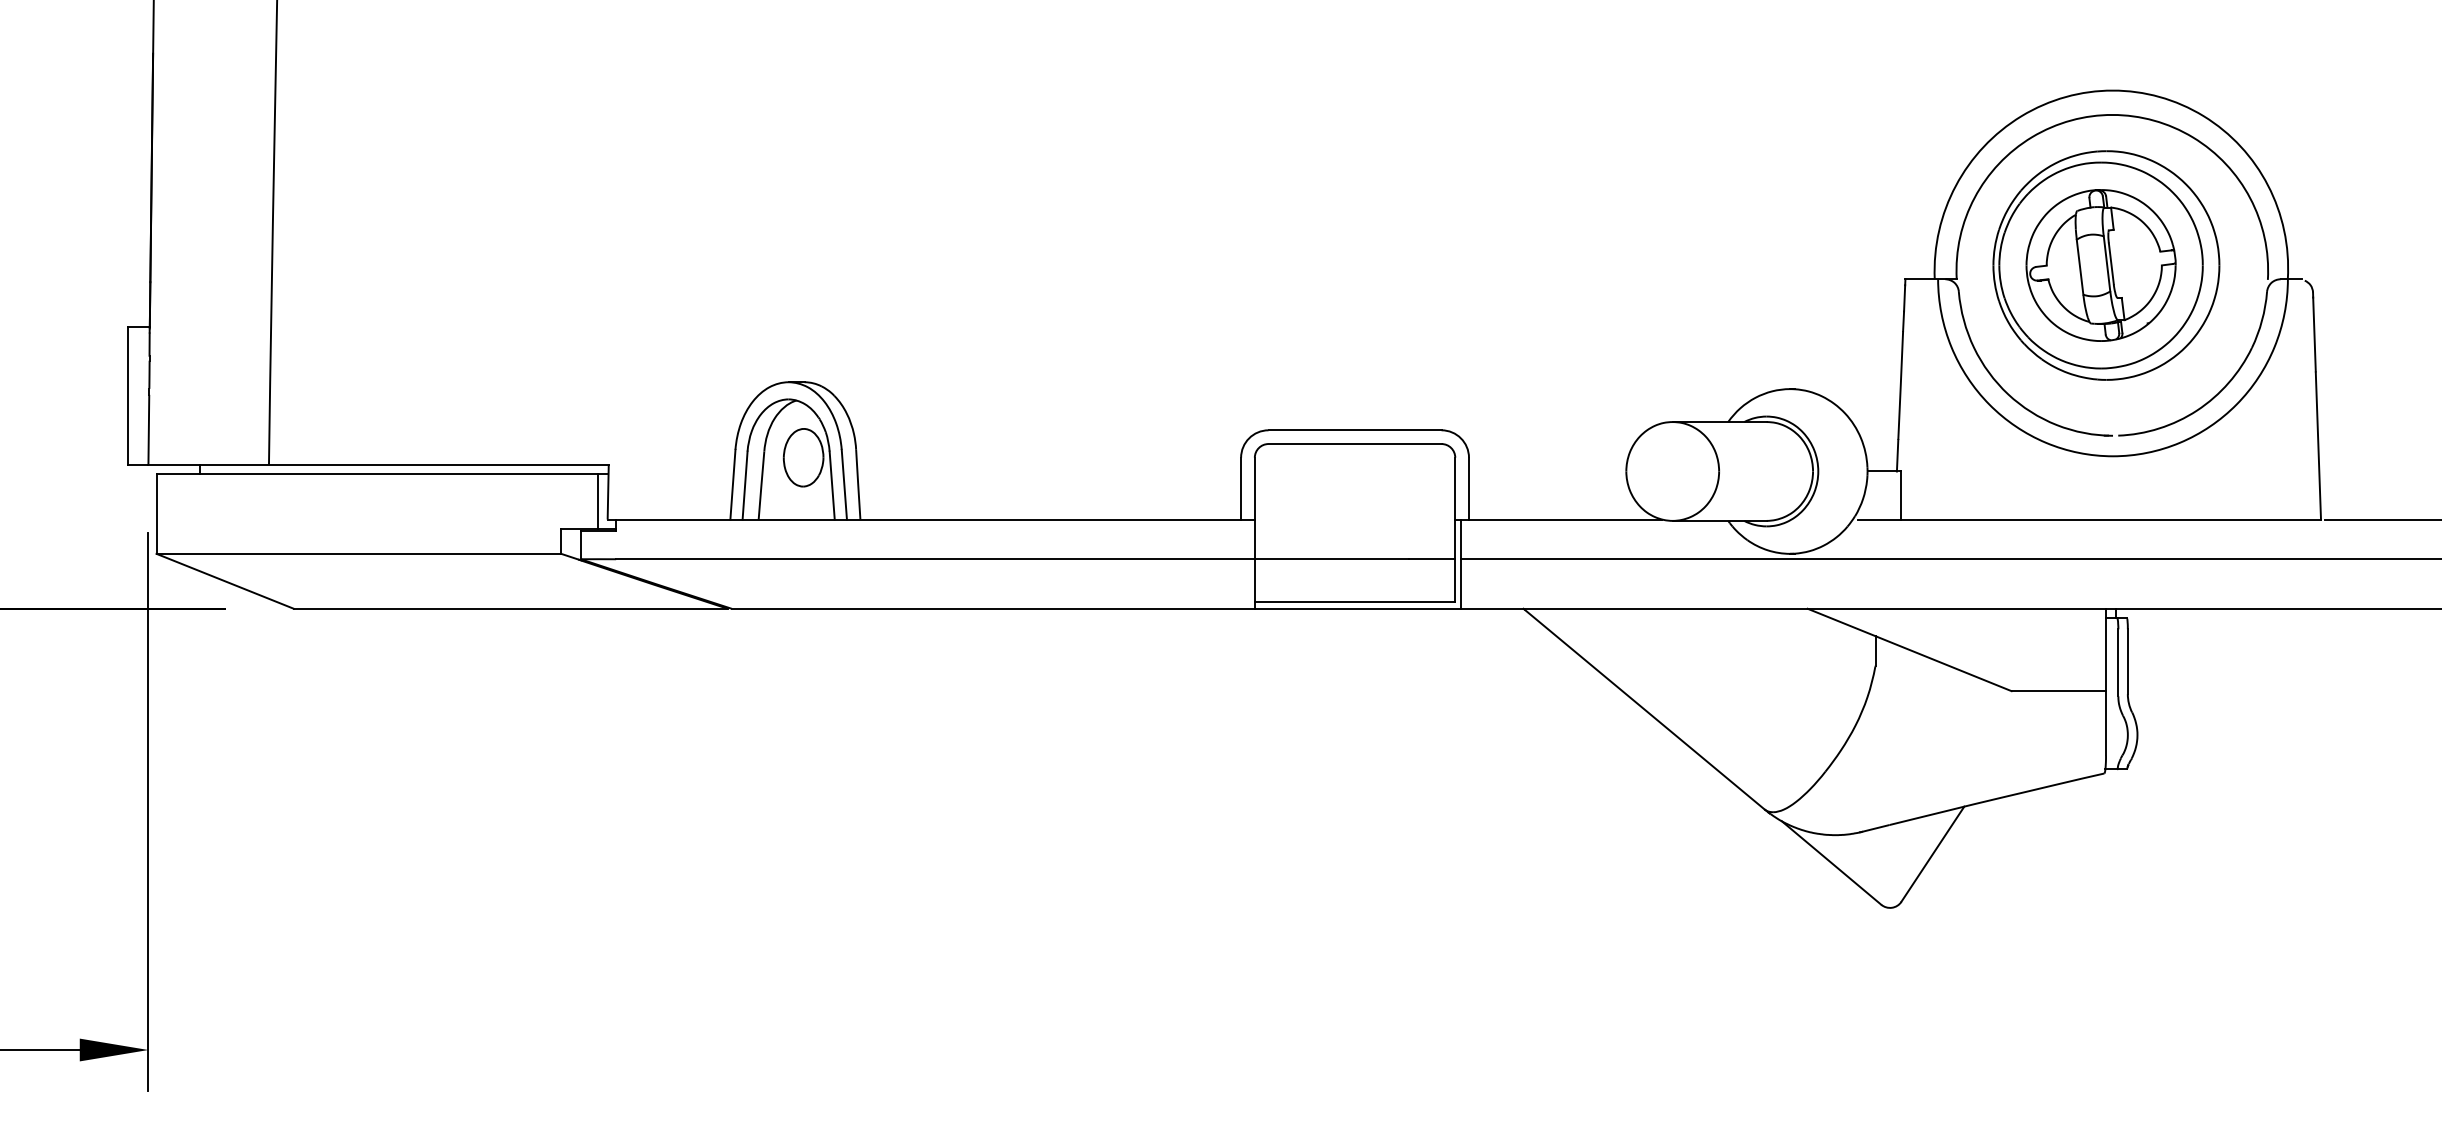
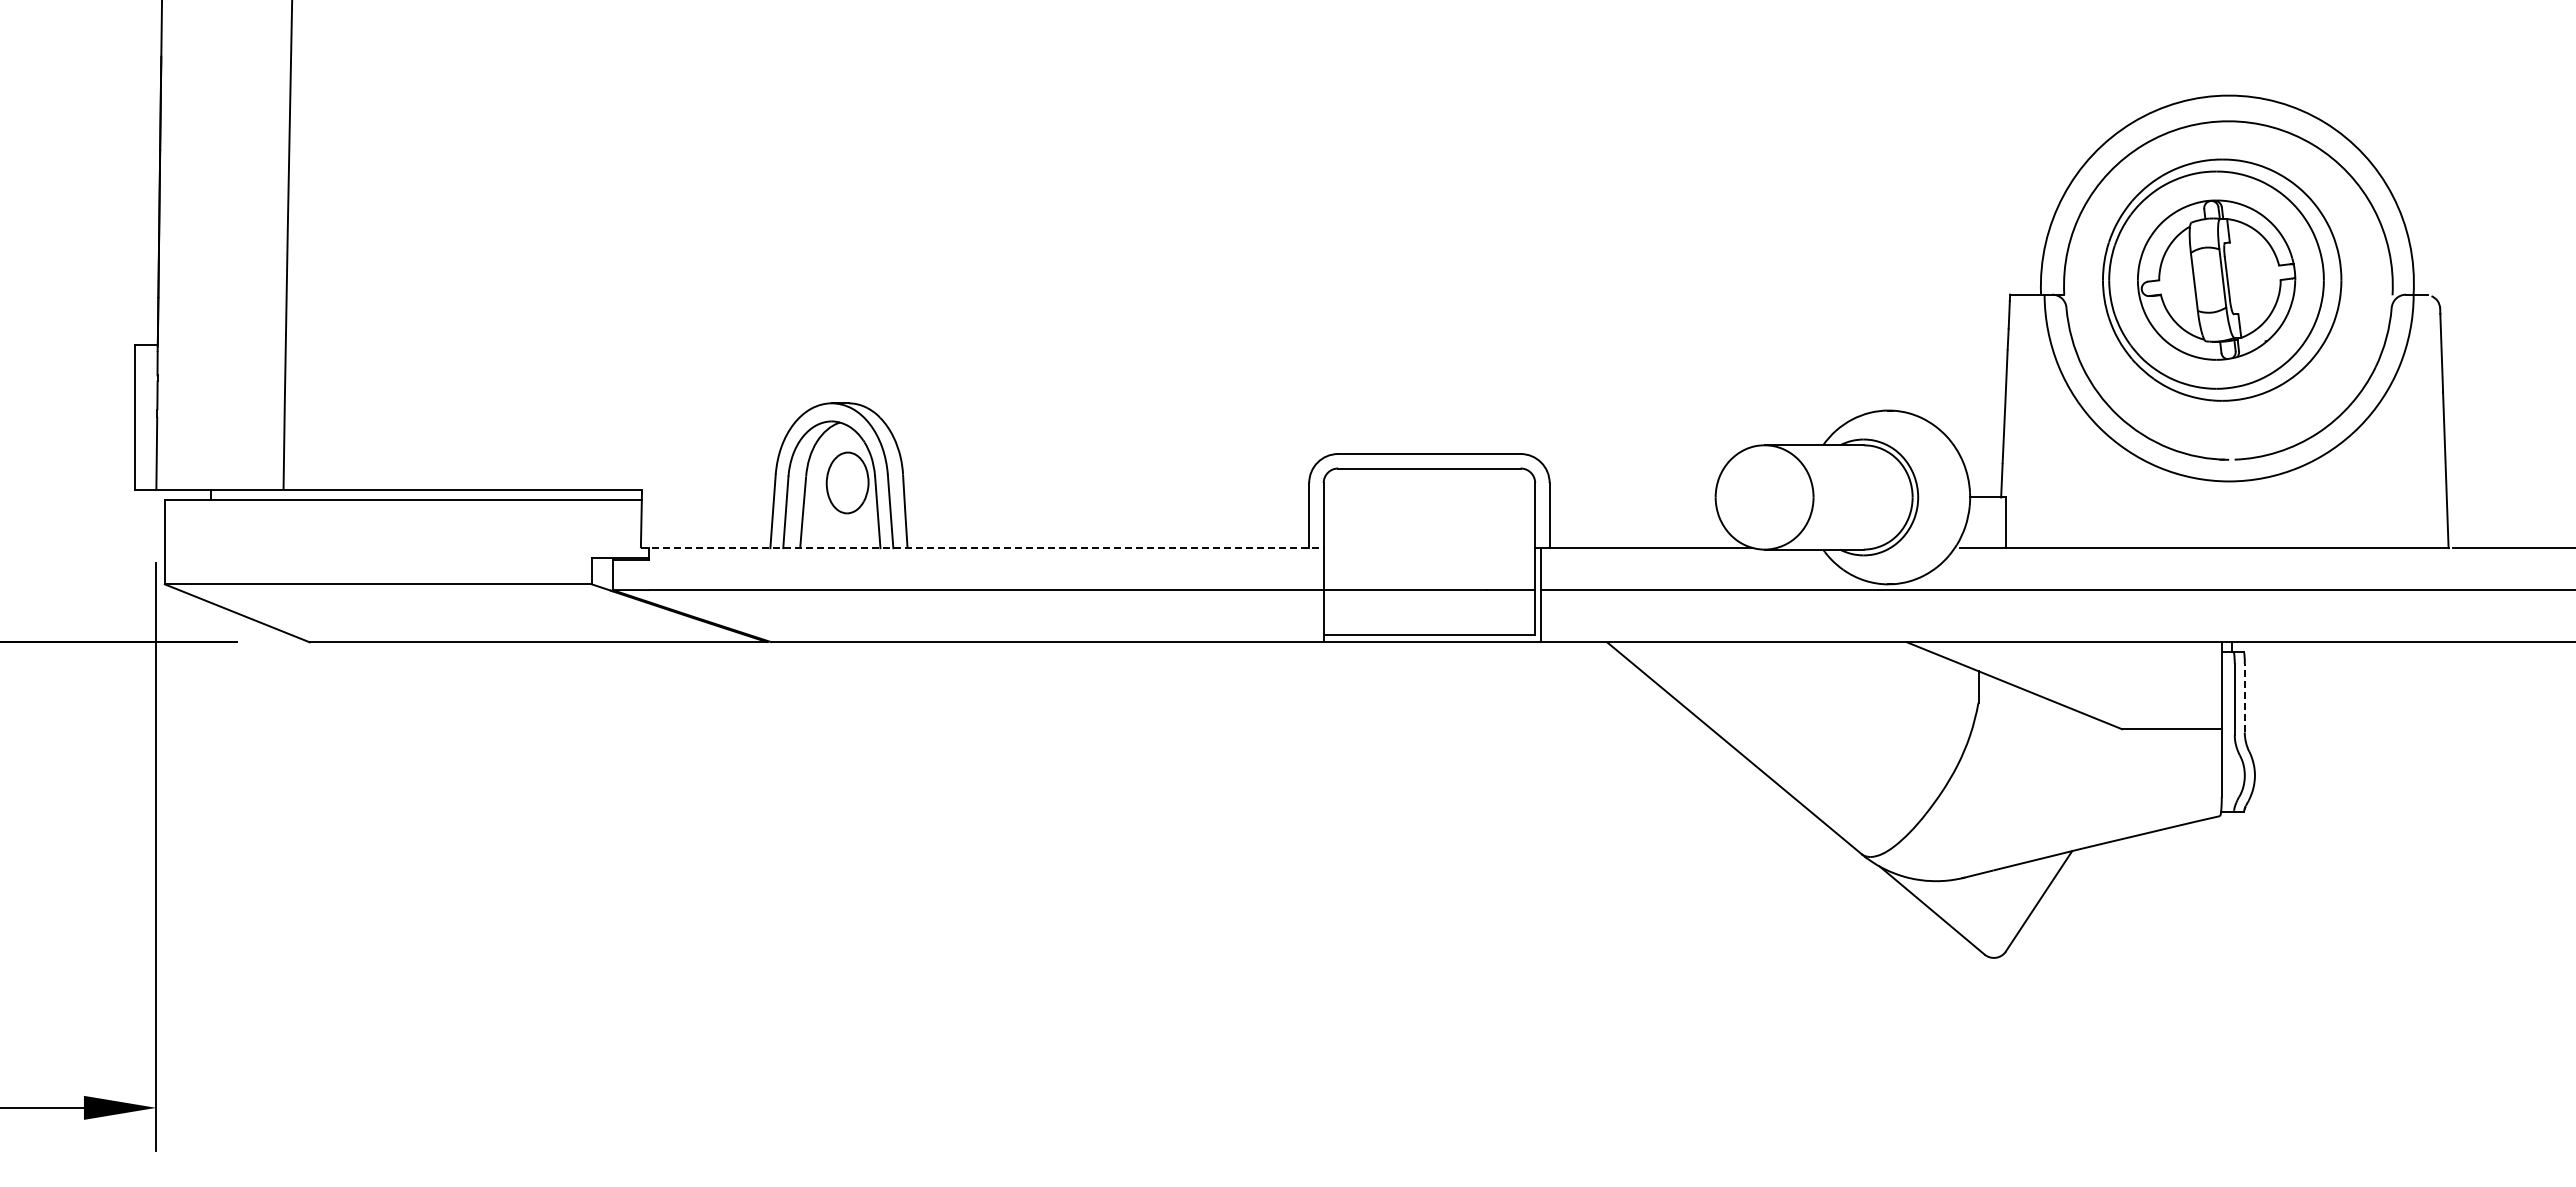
line: (597, 501) -> (630, 529), removed
line: (931, 519) -> (982, 548), solid -> dashed
line: (2127, 661) -> (2244, 697), solid -> dashed

